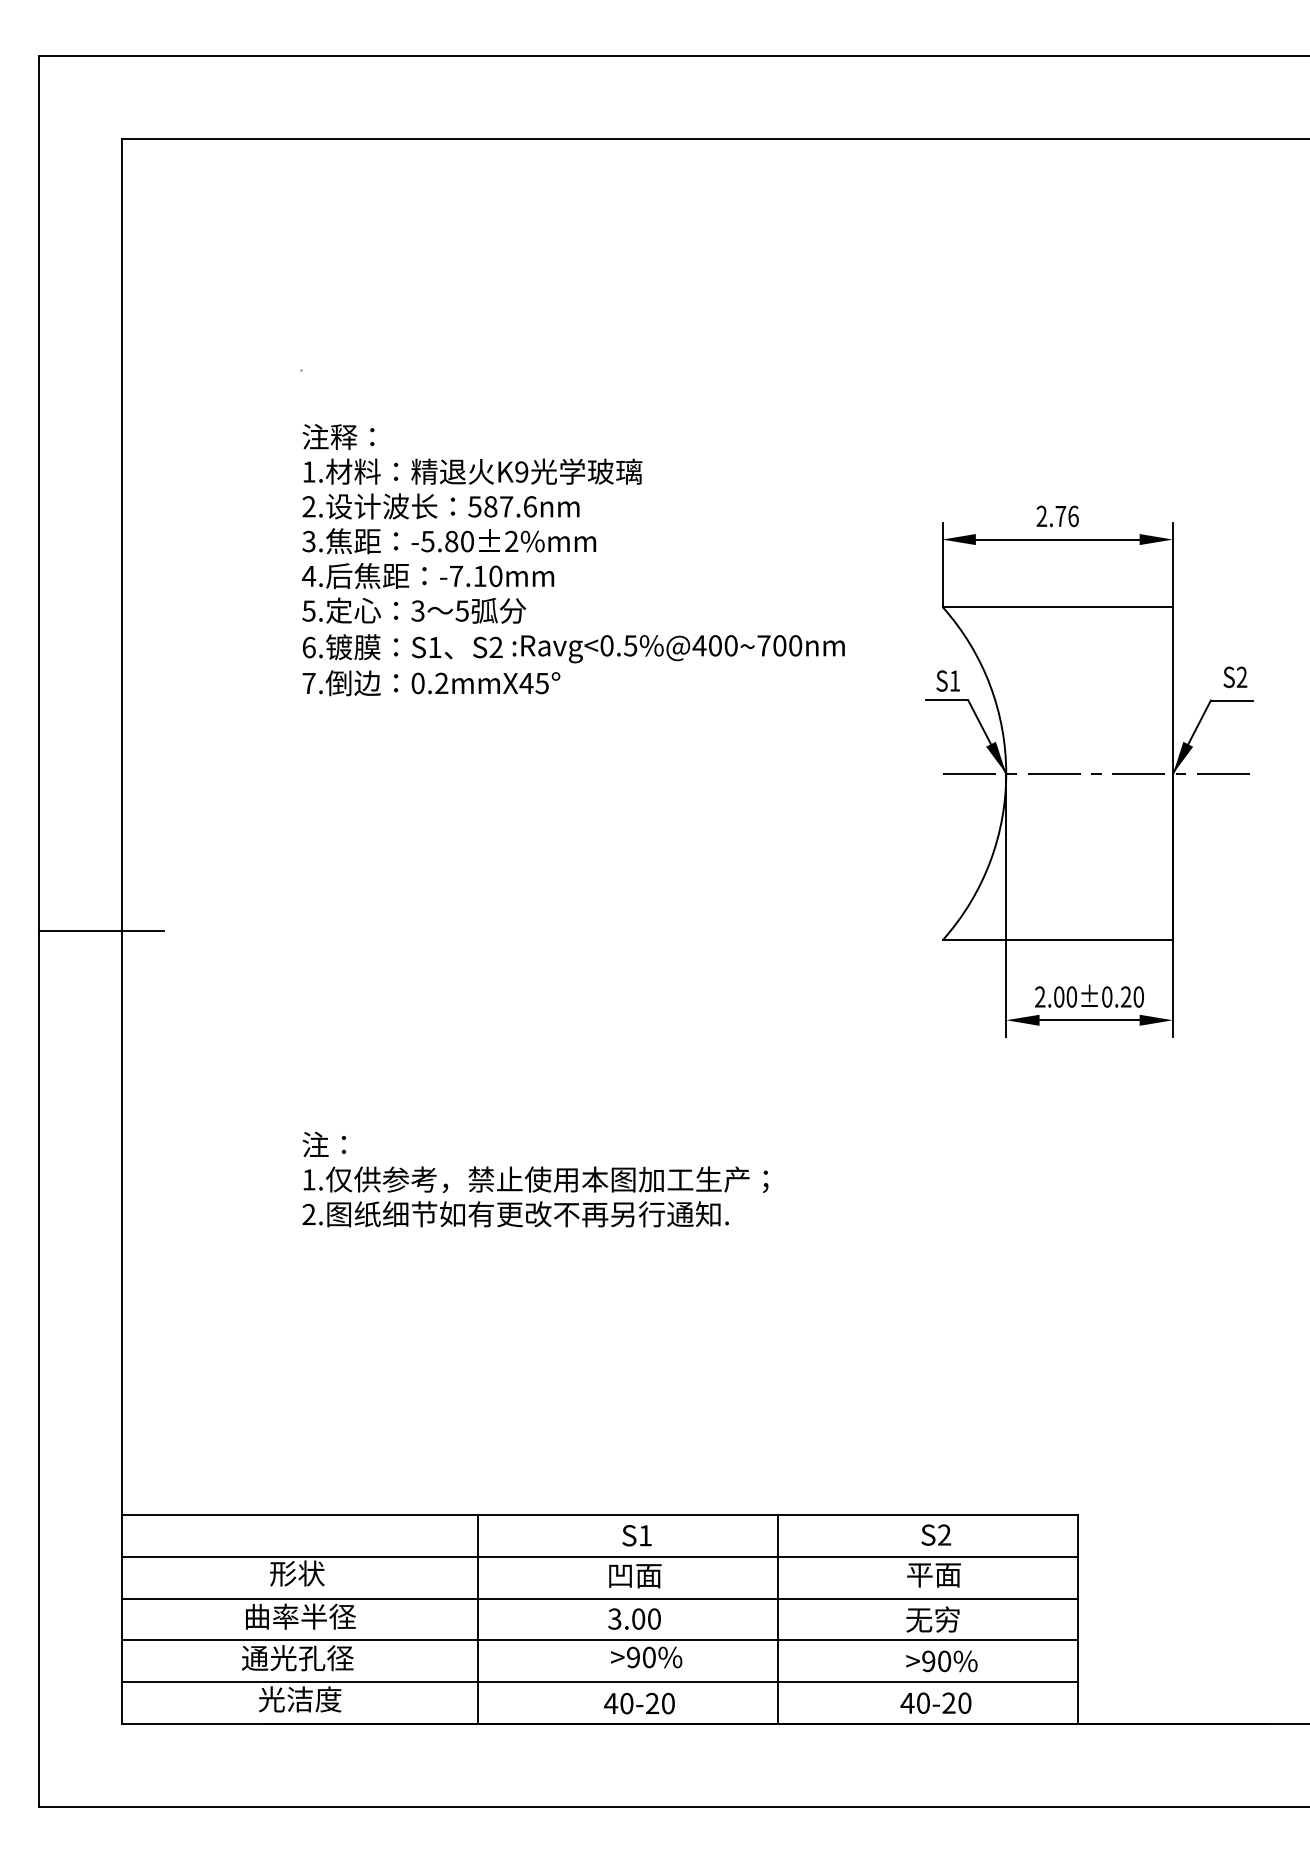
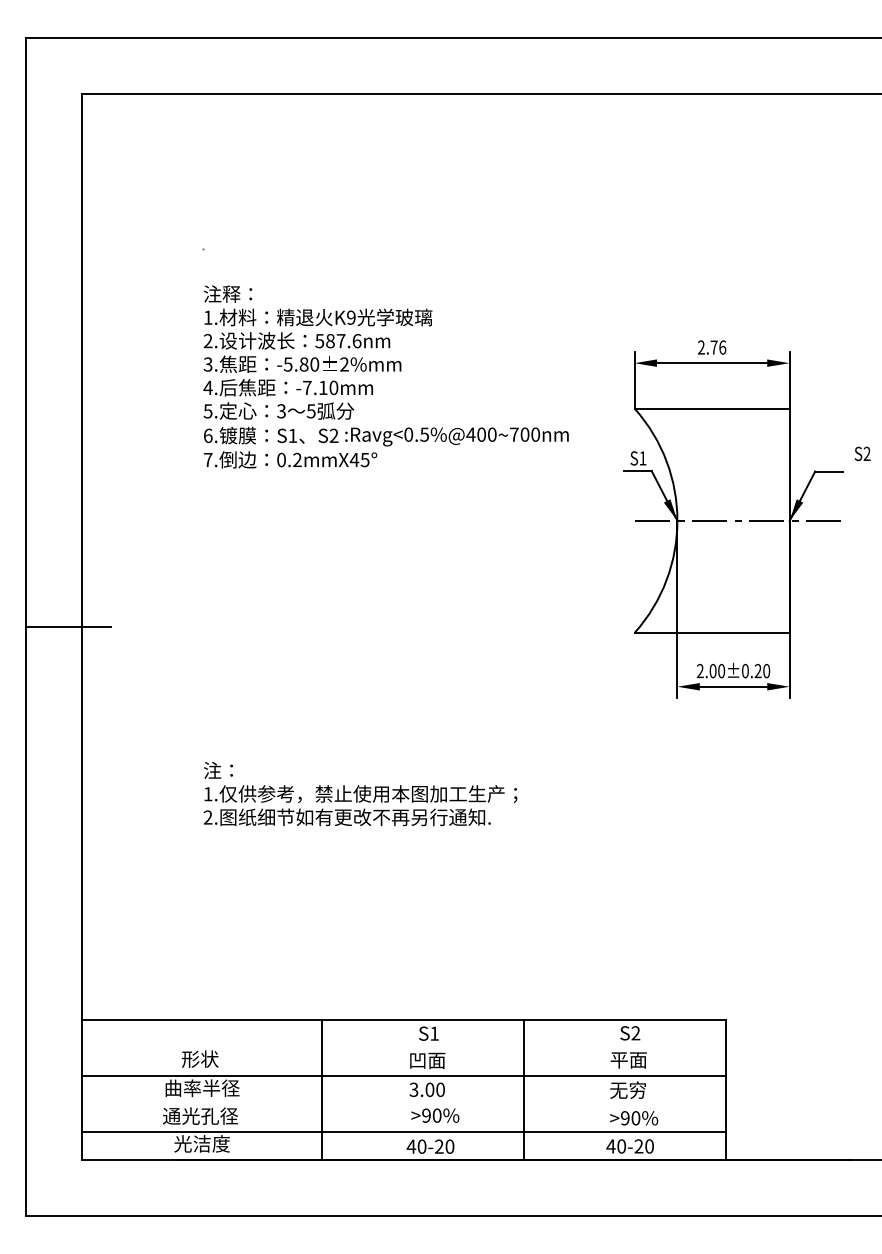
text: (1235, 676) -> (862, 453), moved
line: (599, 1556) -> (403, 1047), removed
line: (599, 1640) -> (403, 1104), removed

